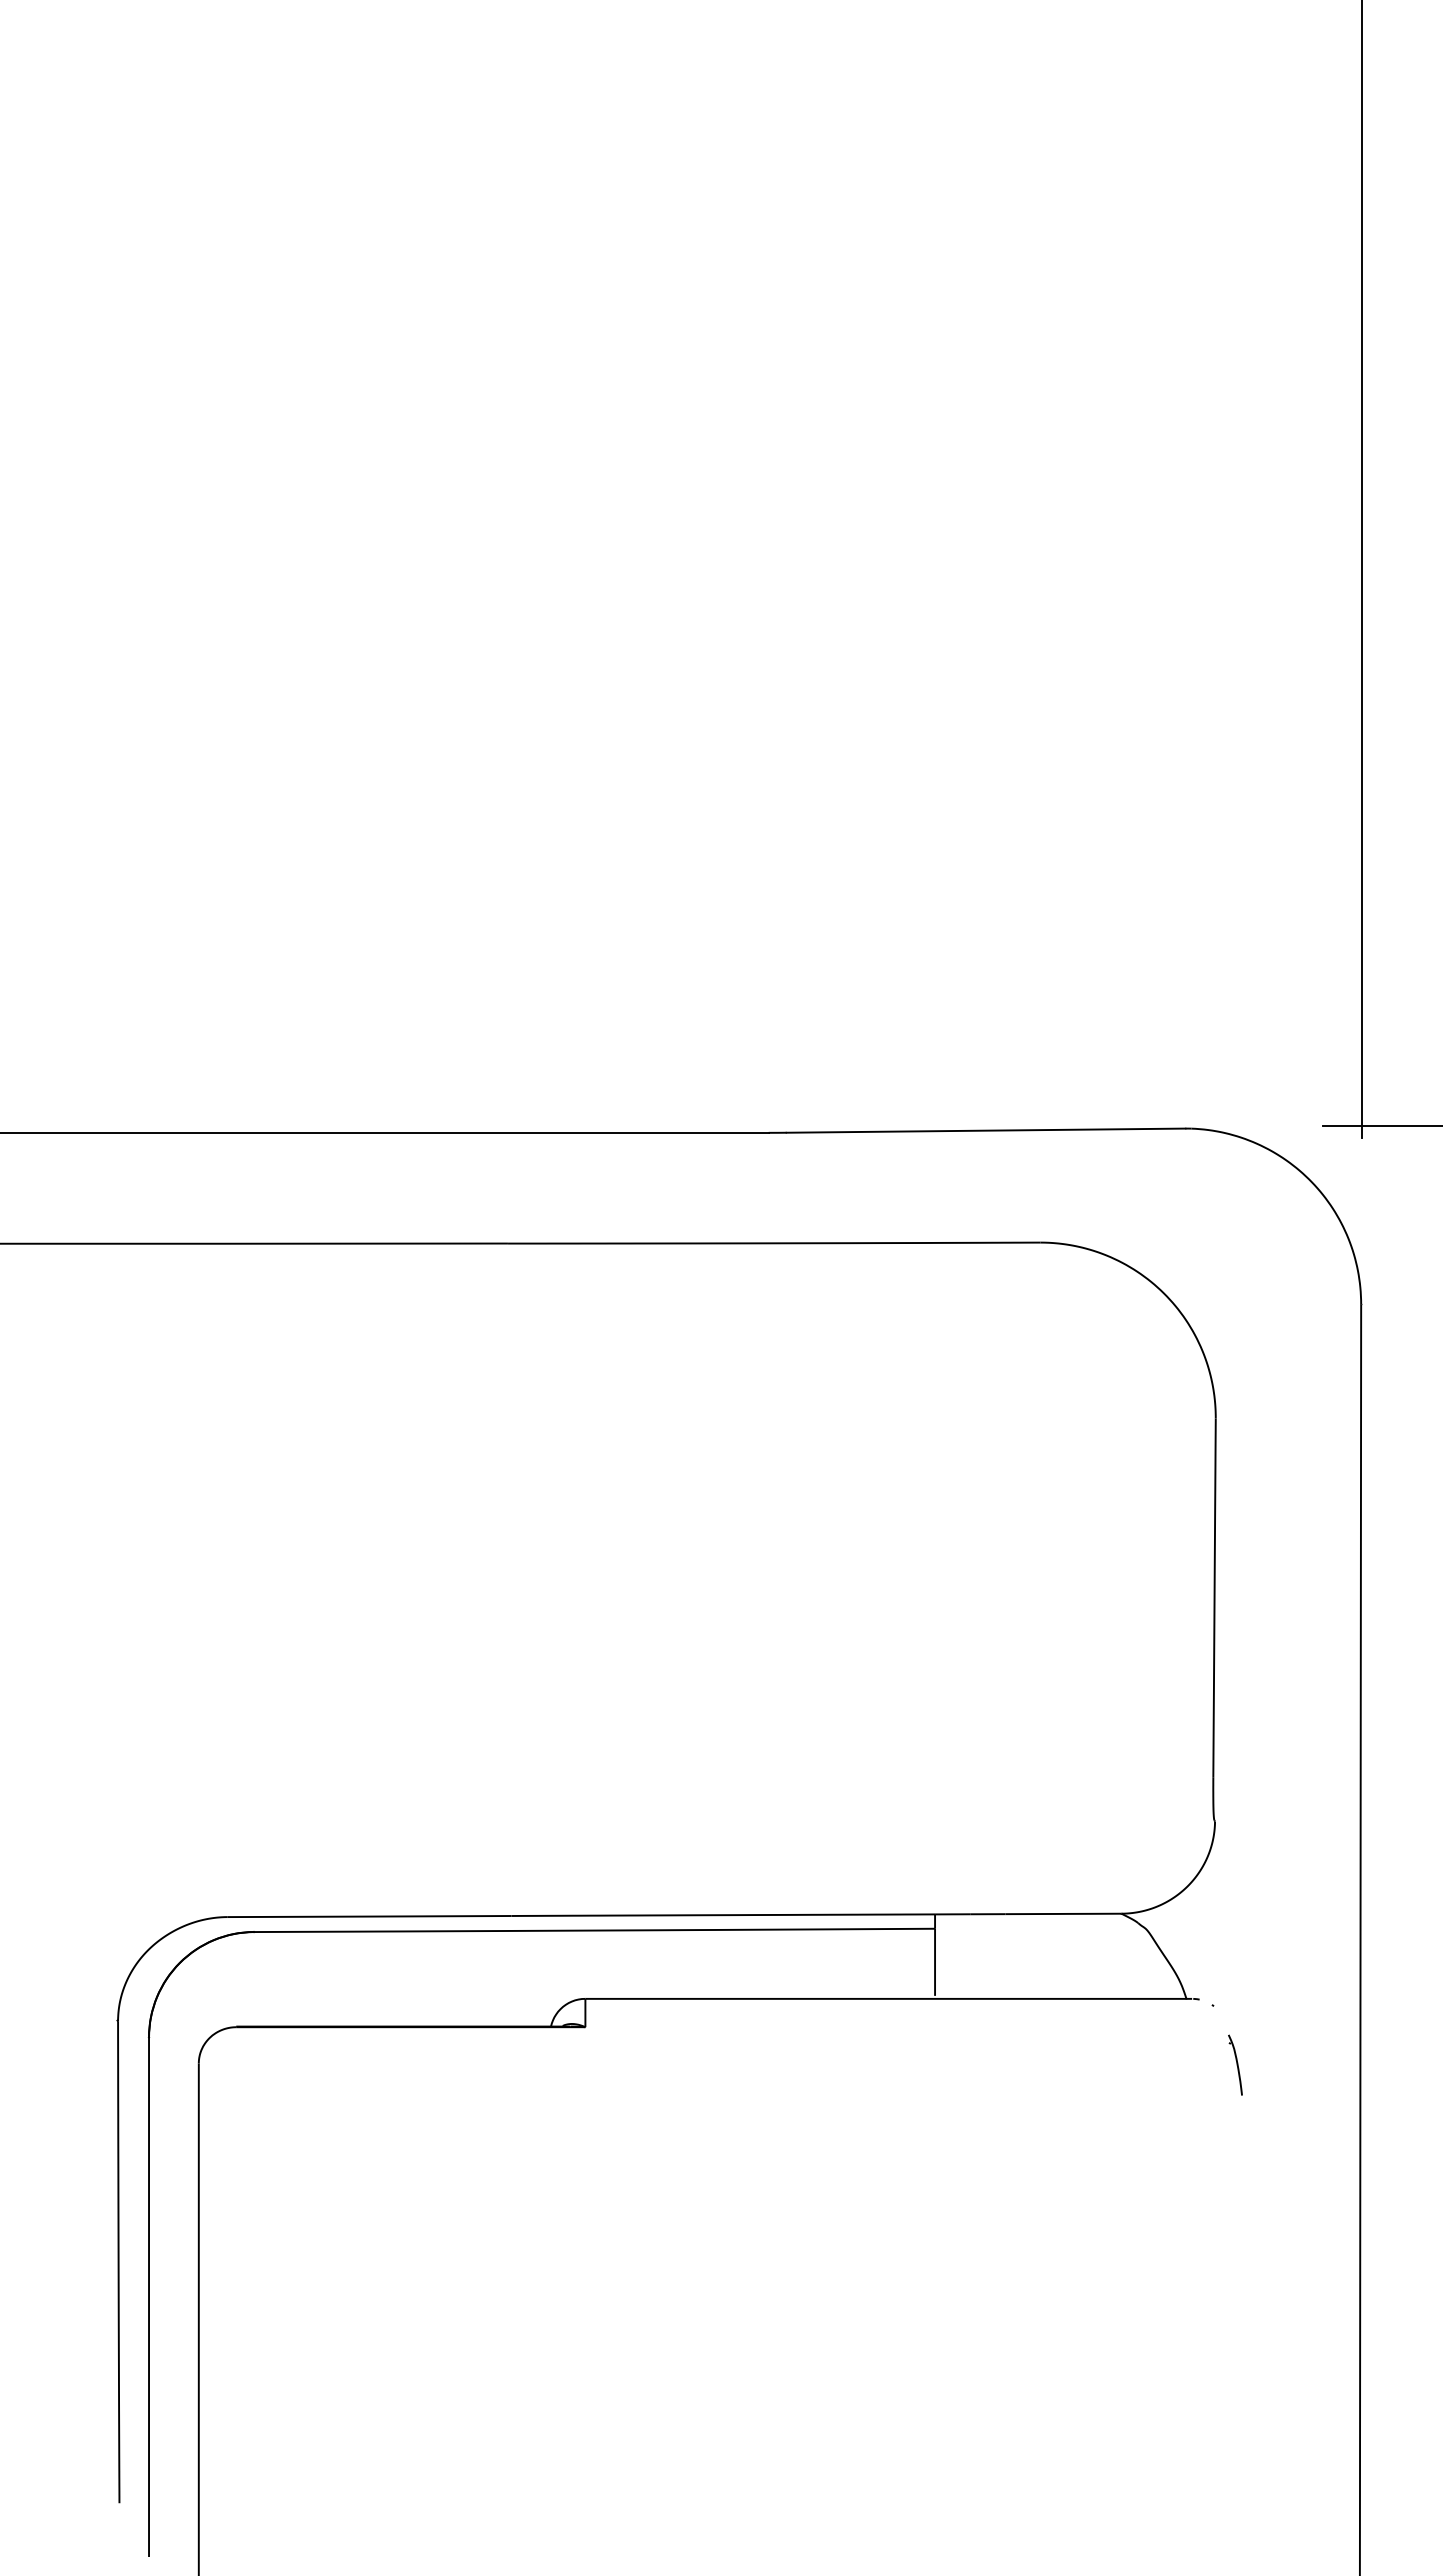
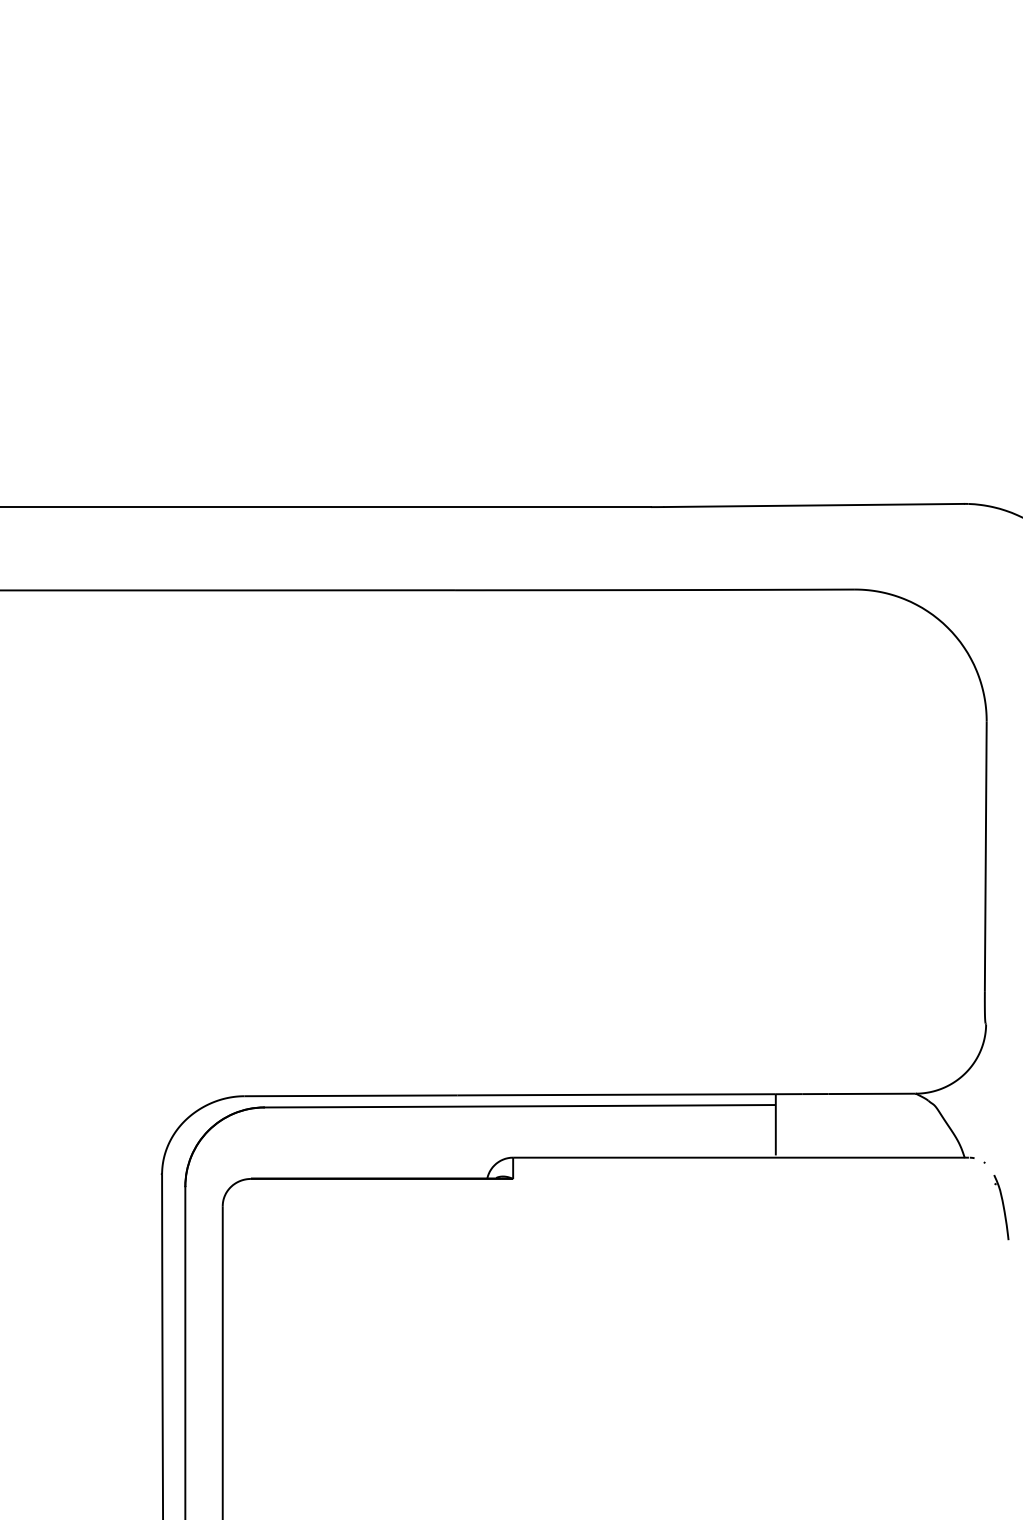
part: (1235, 2064) -> (1001, 1206), size x1.43

